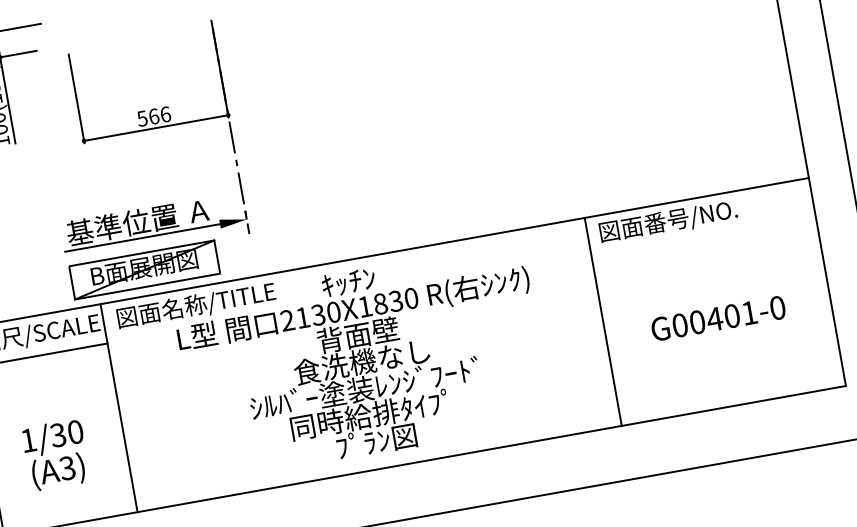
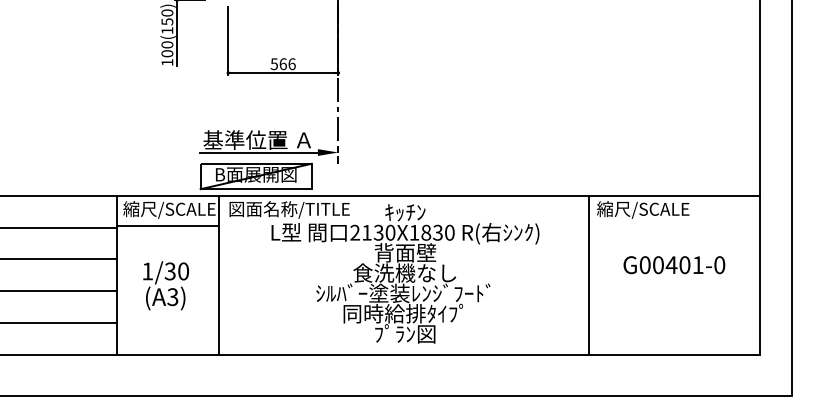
text: (667, 221) -> (649, 209), 図面番号/NO. -> 縮尺/SCALE
text: (718, 319) -> (674, 265), moved
text: (56, 454) -> (166, 285), moved

